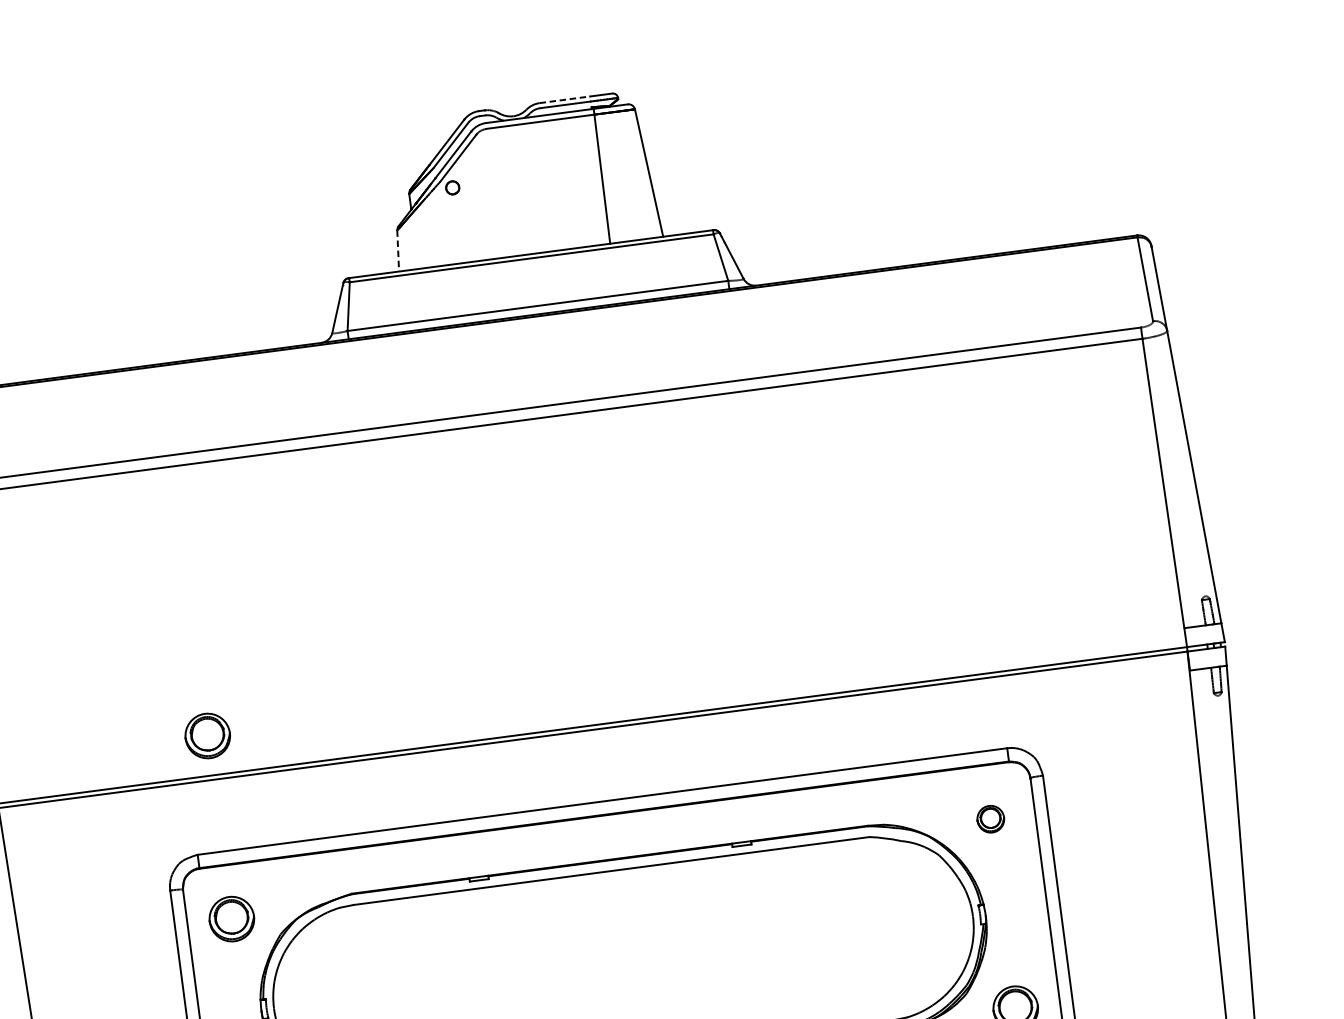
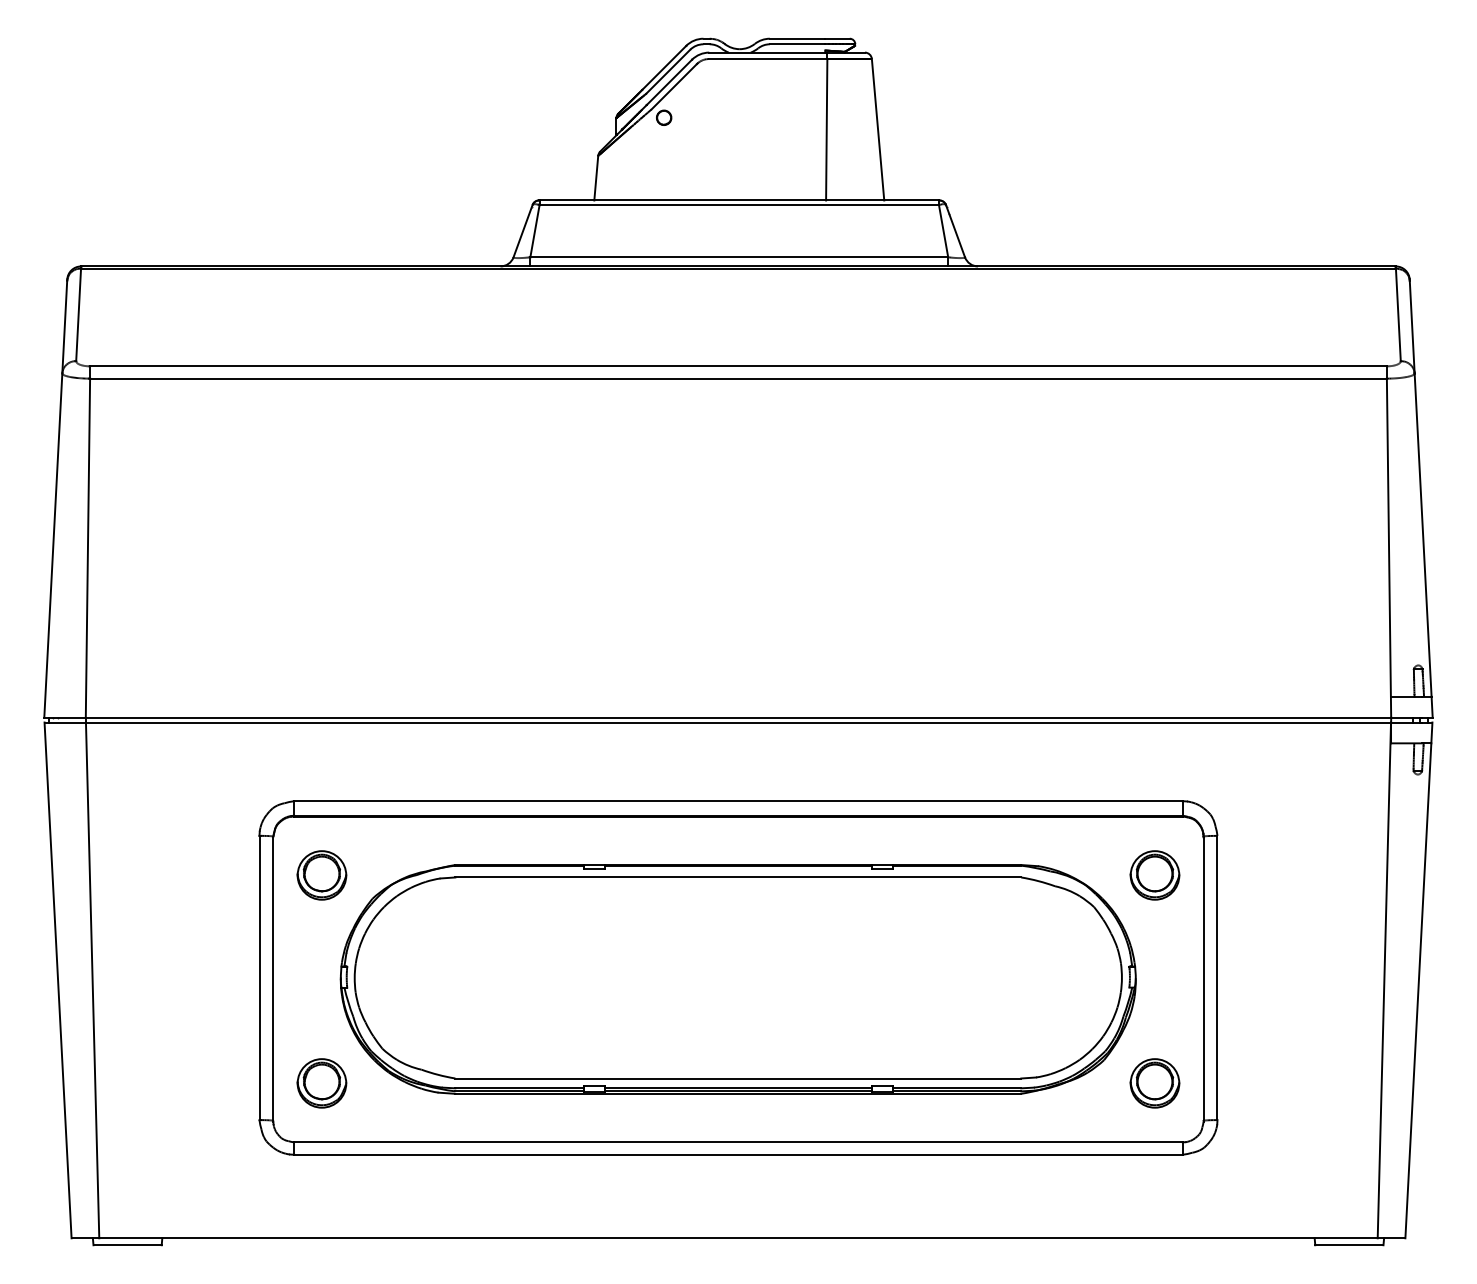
line: (564, 99) -> (797, 38), dashed -> solid
line: (398, 251) -> (596, 178), dashed -> solid
part: (207, 736) -> (321, 674), removed
part: (990, 819) -> (1154, 875), size x1.67

